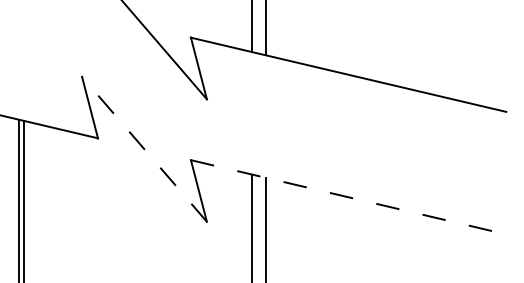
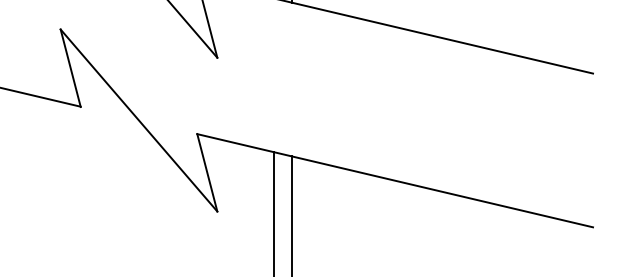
line: (144, 149) -> (139, 120), dashed -> solid
line: (348, 197) -> (395, 180), dashed -> solid

